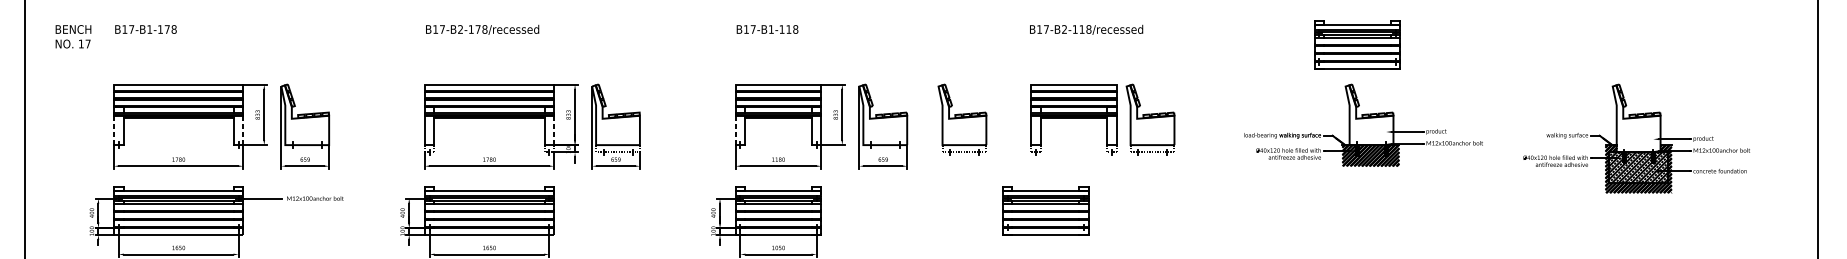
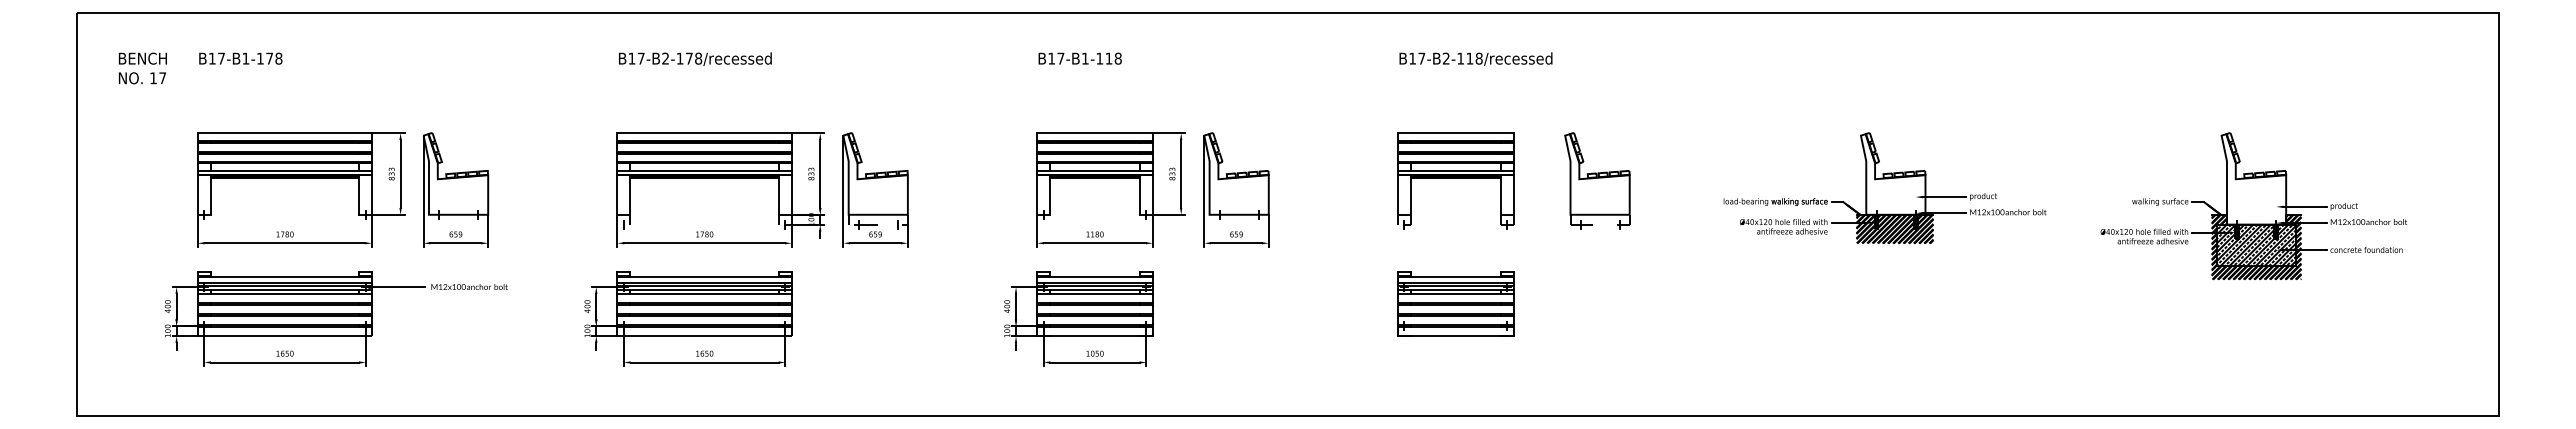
text: (1086, 29) -> (1475, 58), moved
part: (1357, 44) -> (1876, 79), removed
part: (962, 119) -> (1343, 180), removed
part: (1073, 119) -> (1455, 180), moved
line: (113, 130) -> (197, 195), dashed -> solid
line: (243, 130) -> (372, 195), dashed -> solid
line: (553, 130) -> (791, 195), dashed -> solid
line: (735, 130) -> (1037, 195), dashed -> solid

